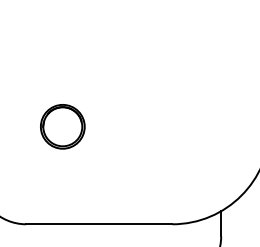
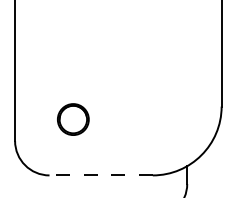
circle: (63, 126) -> (73, 119), moved
line: (99, 224) -> (101, 175), solid -> dashed

